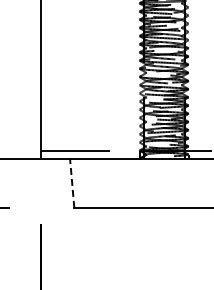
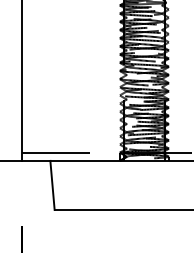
line: (72, 183) -> (52, 185), dashed -> solid

